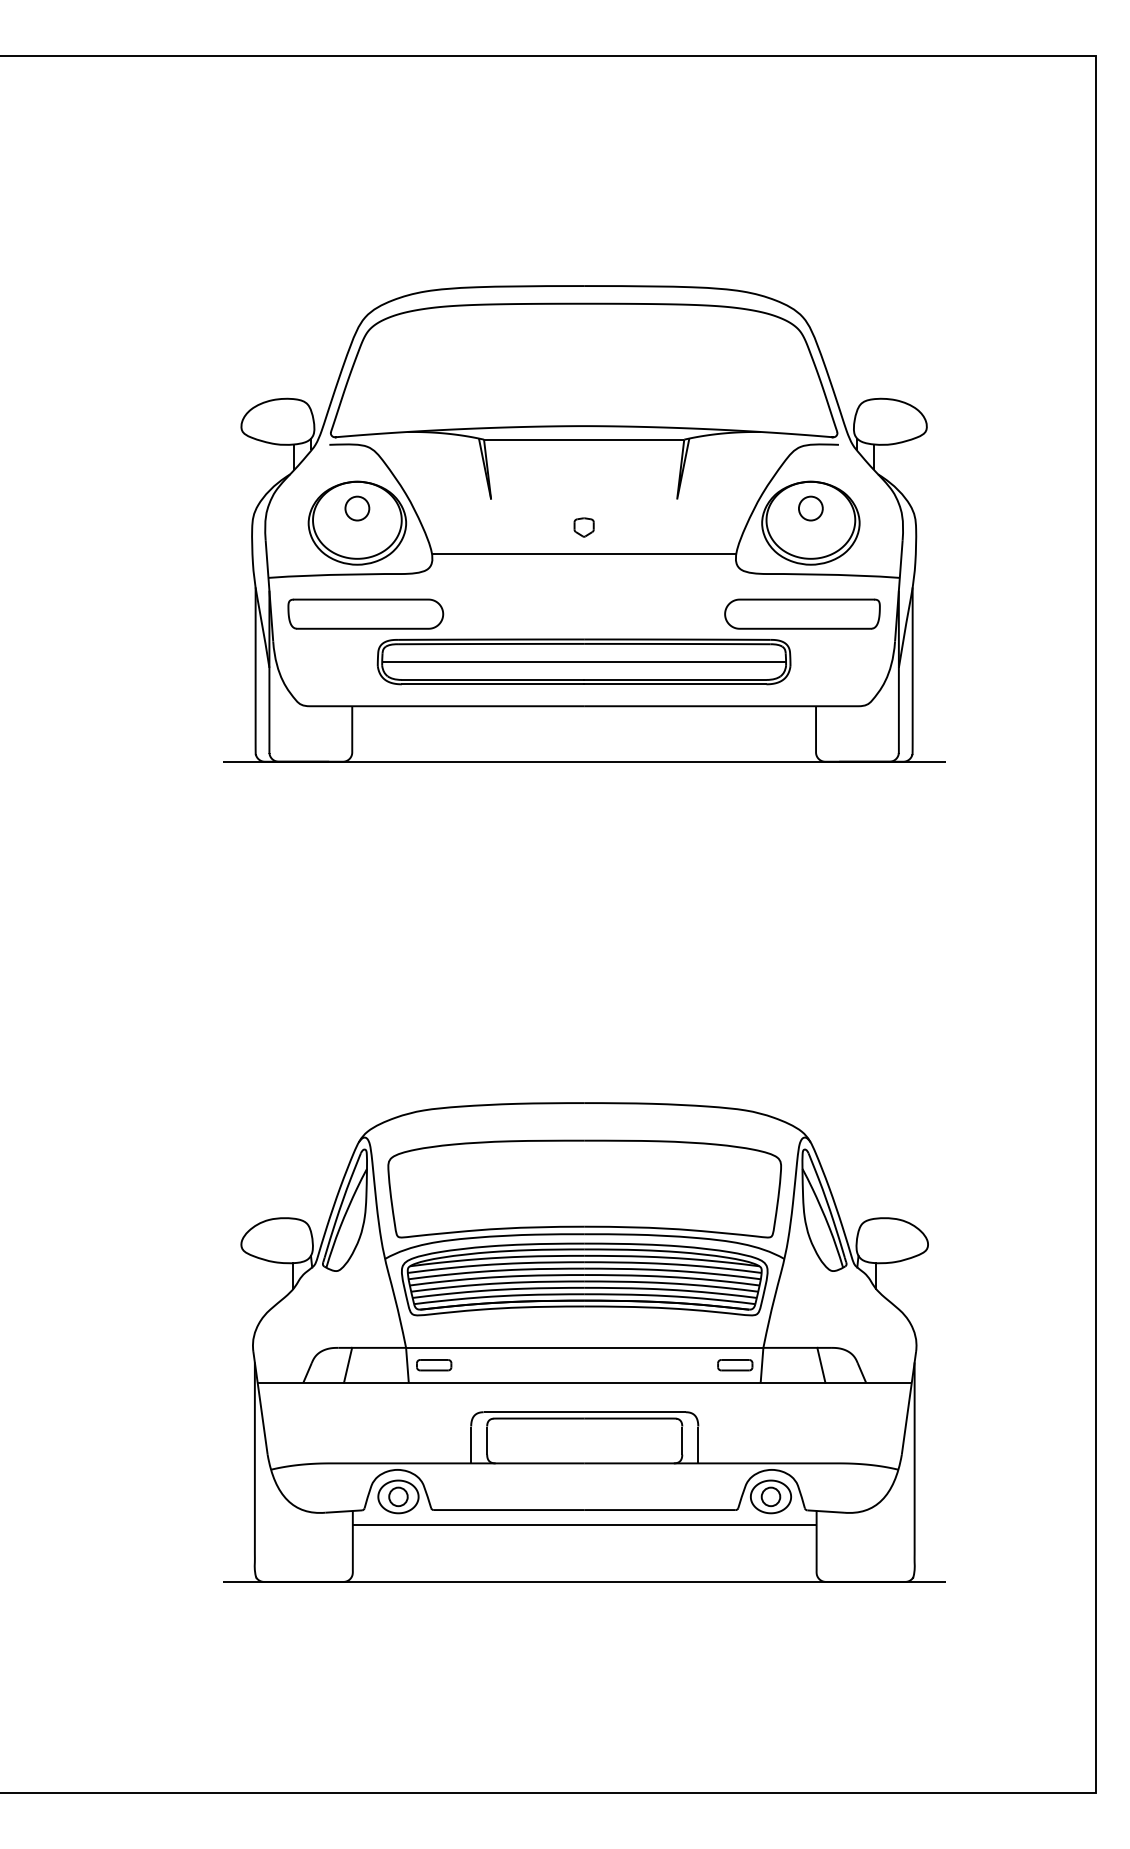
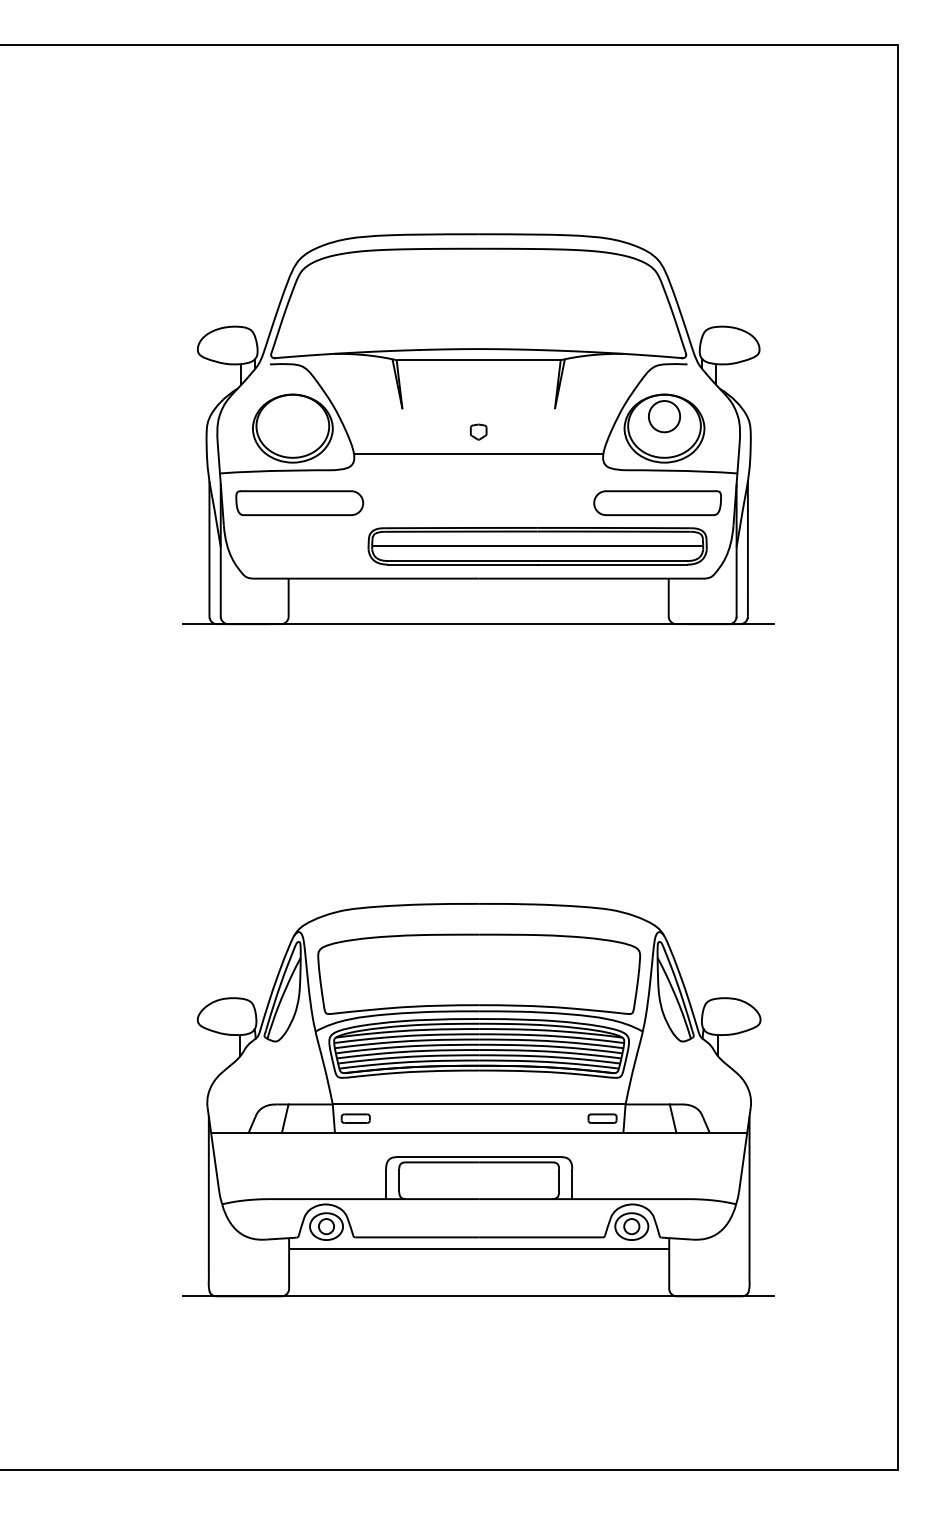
circle: (356, 508) -> (292, 416), removed
circle: (810, 508) -> (664, 416), size x1.6
part: (583, 662) -> (537, 546), moved

